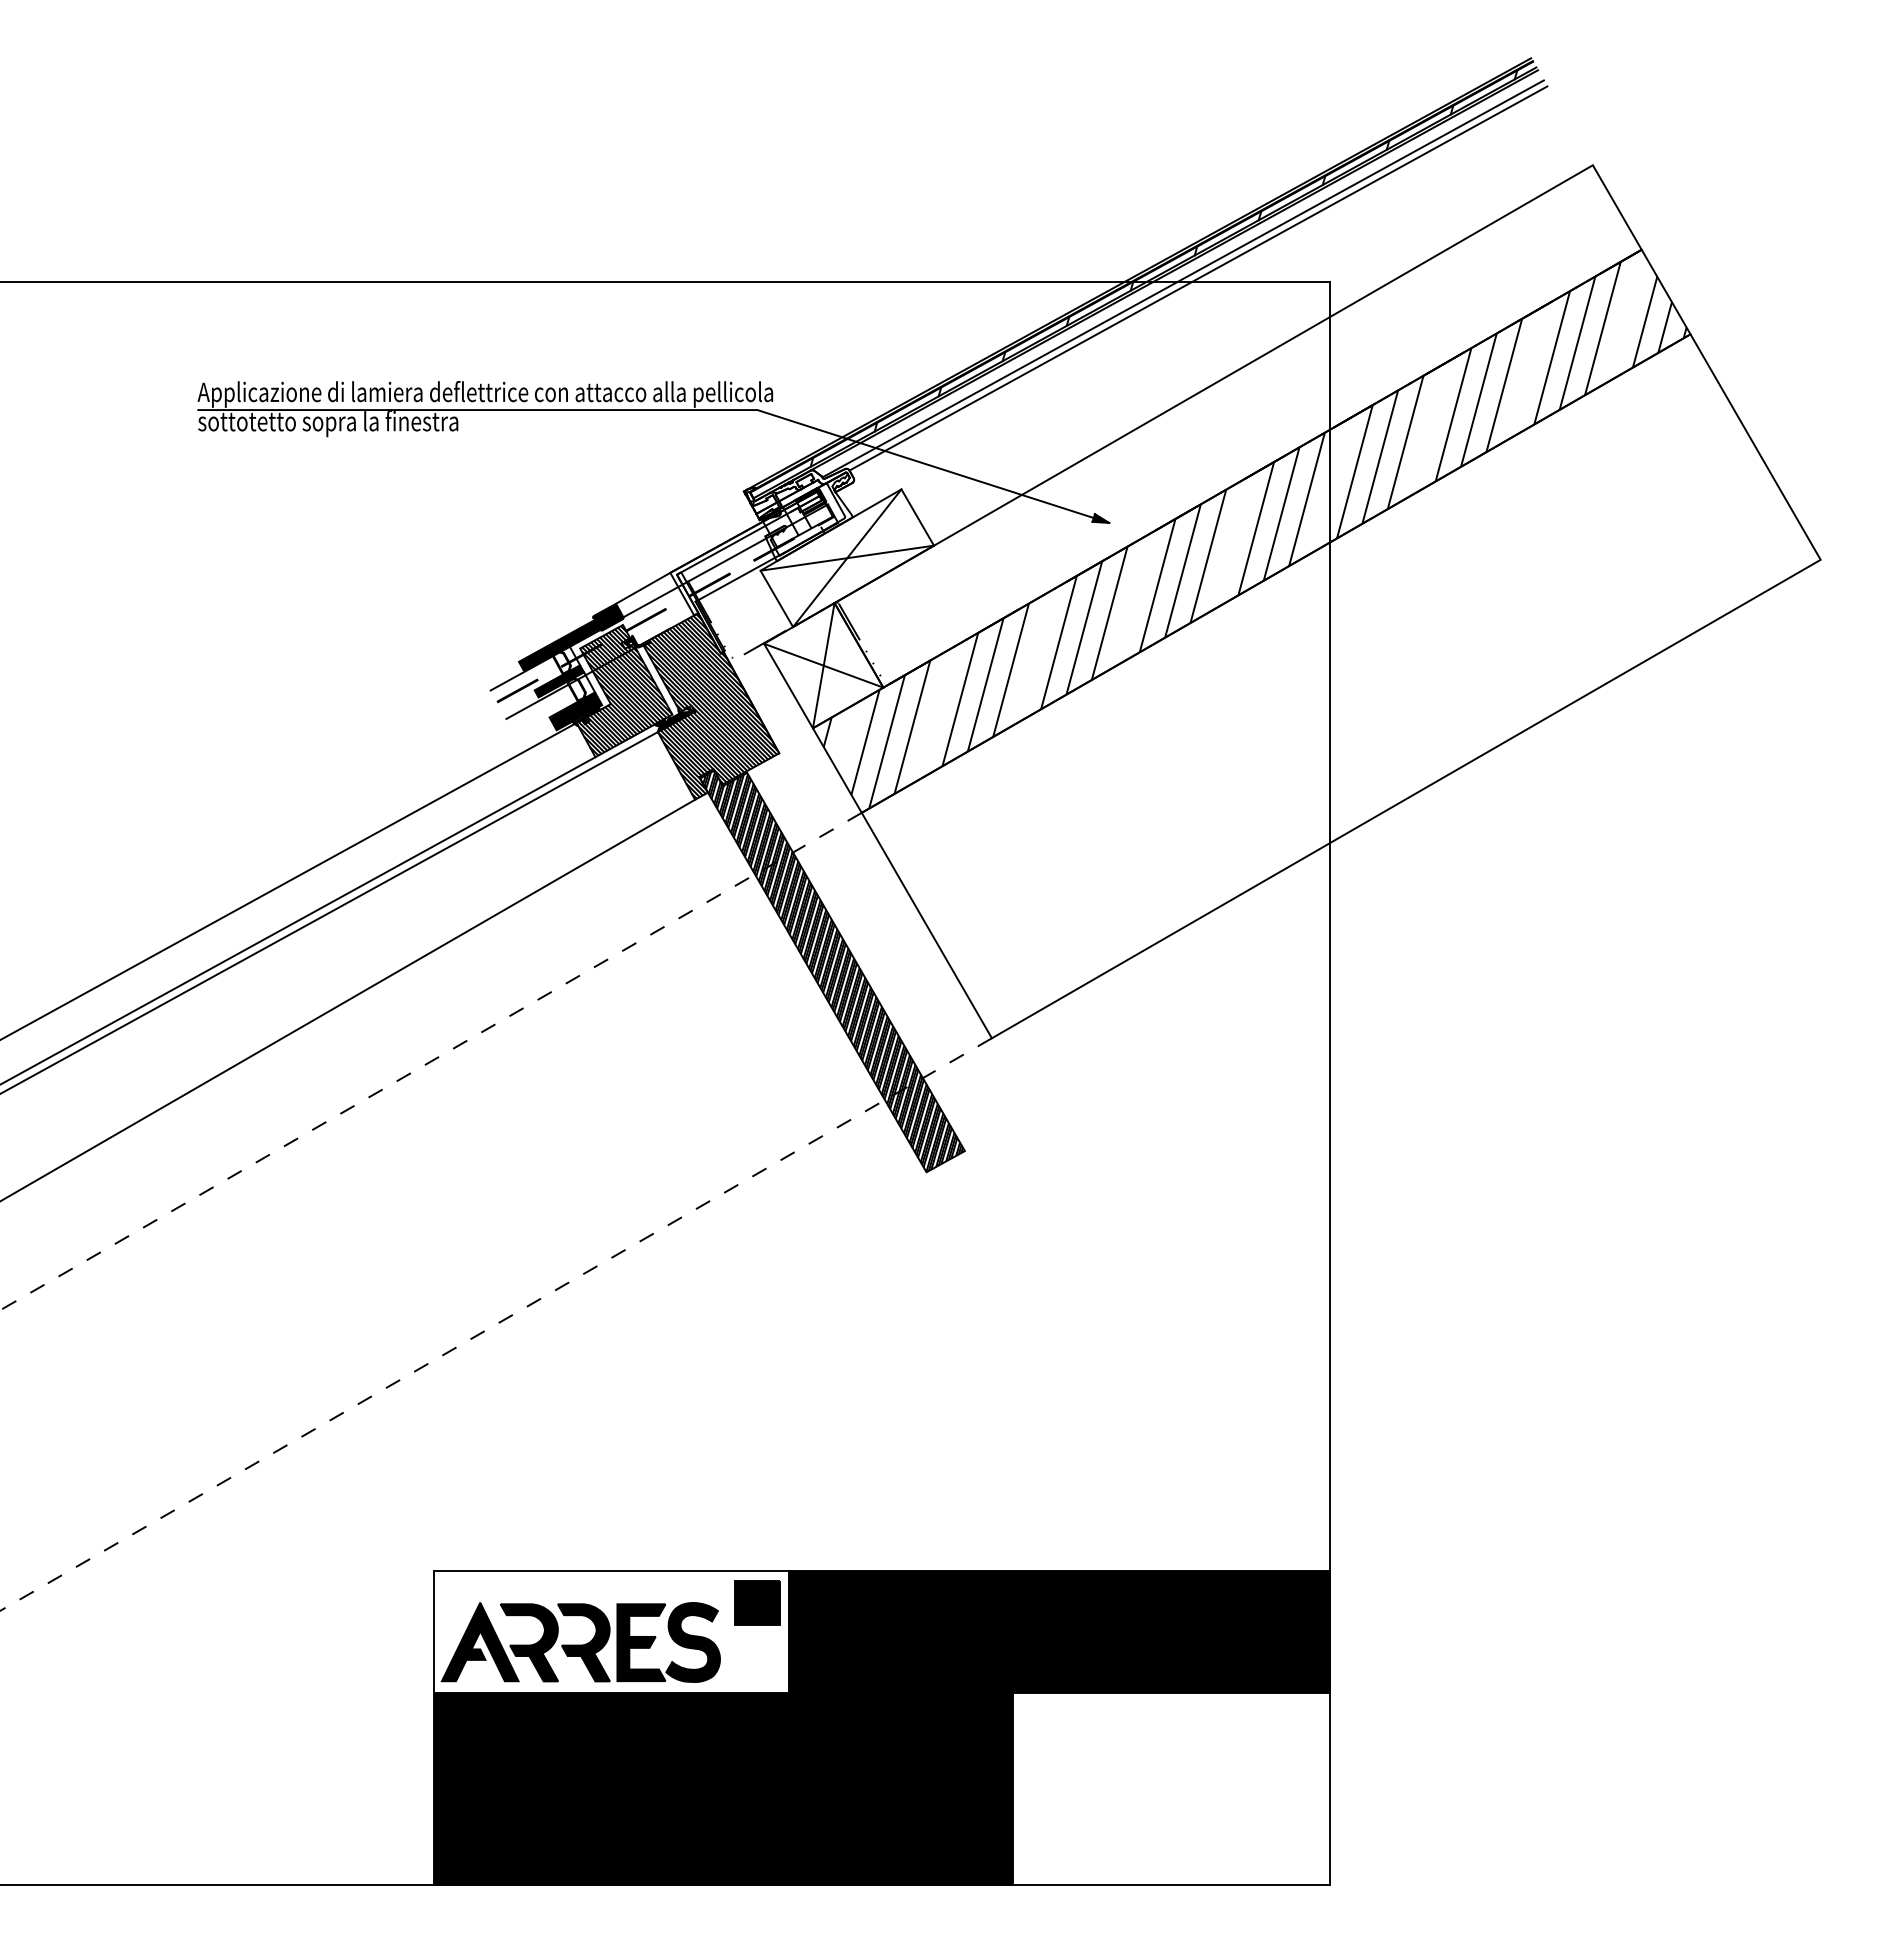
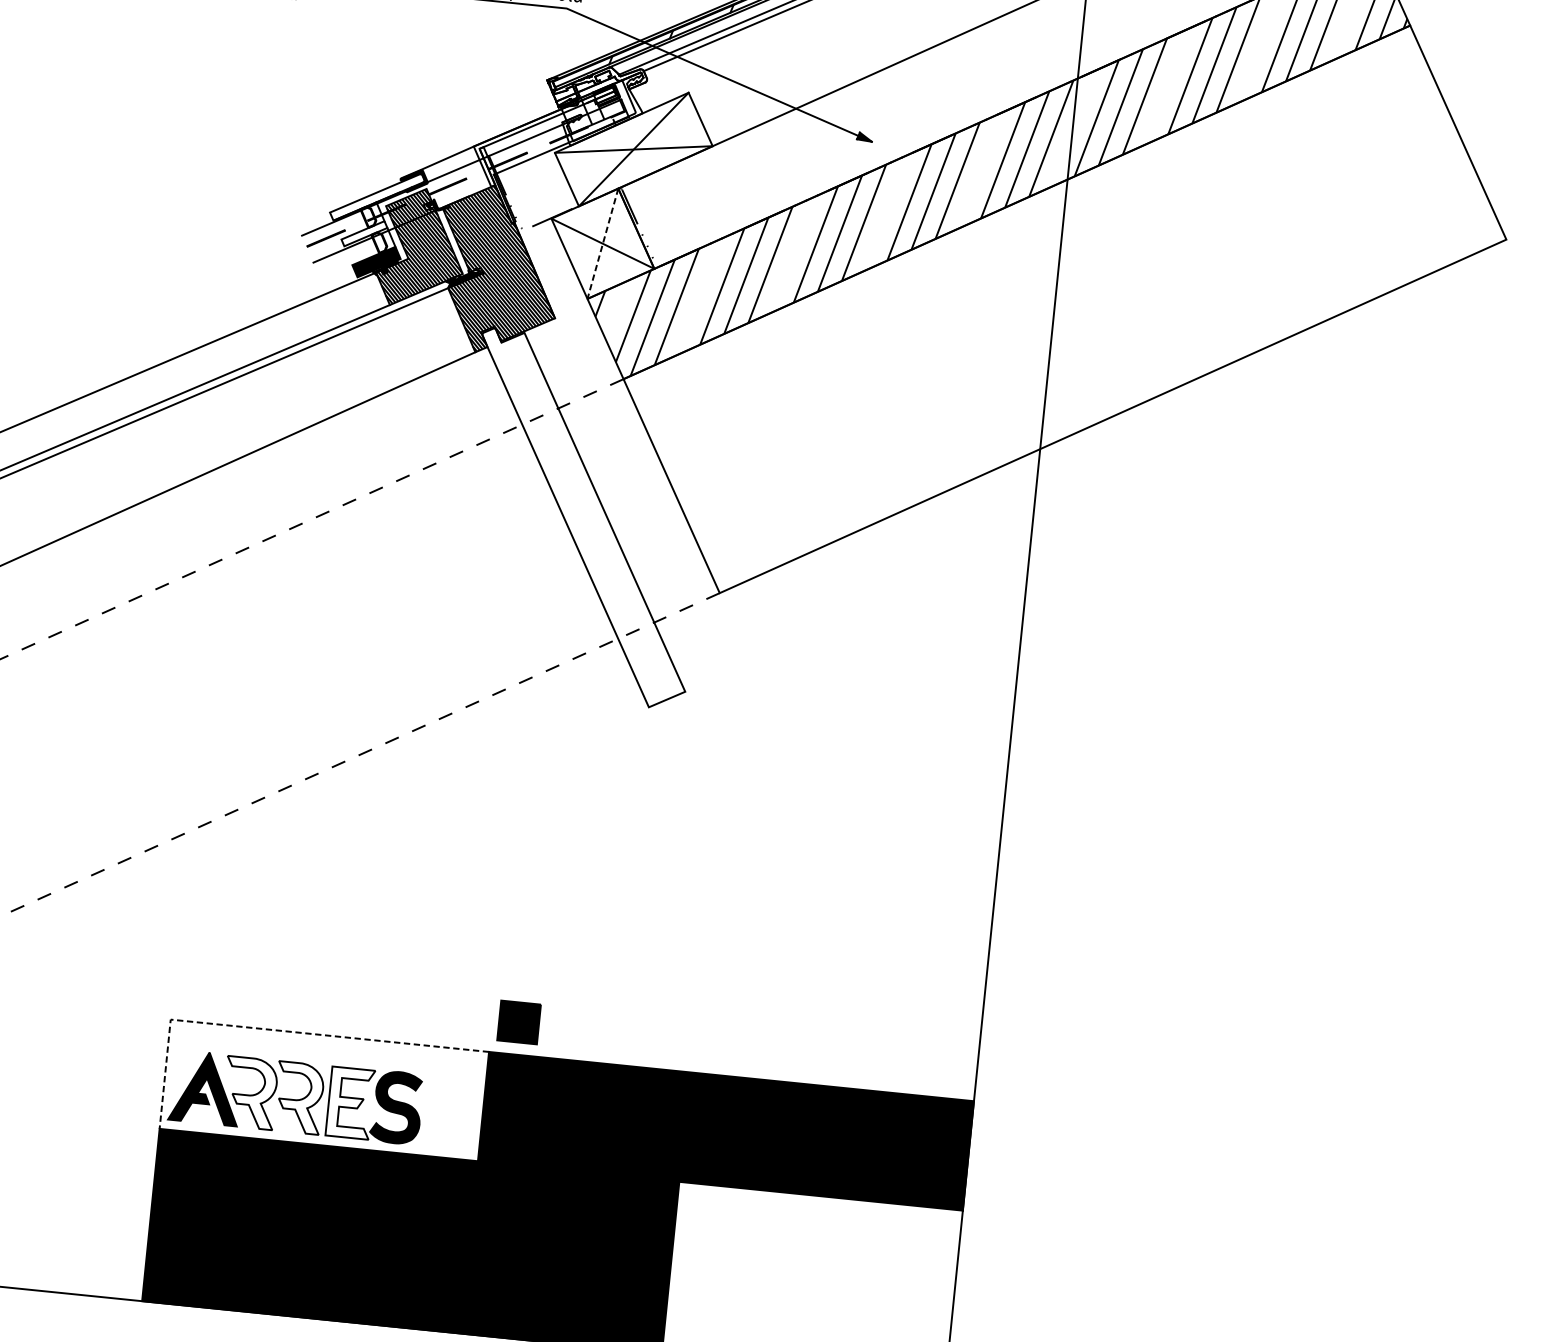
fill: (569, 639) -> (377, 197), removed
line: (823, 665) -> (602, 243), solid -> dashed
fill: (559, 681) -> (364, 233), removed
hatch: (832, 972) -> (582, 519), removed
line: (549, 1570) -> (274, 1030), solid -> dashed
part: (757, 1602) -> (519, 1022), moved
fill: (529, 1642) -> (250, 1092), removed
fill: (583, 1642) -> (298, 1097), removed
fill: (641, 1642) -> (350, 1102), removed

